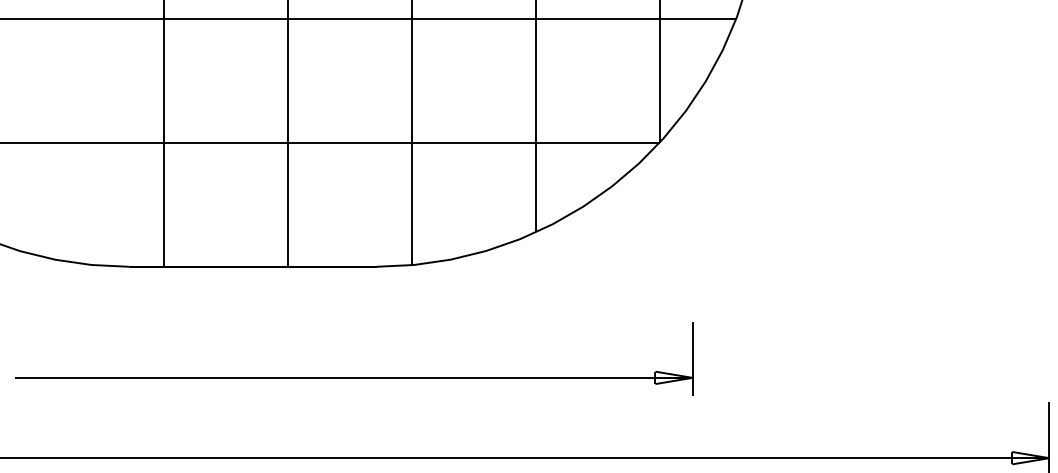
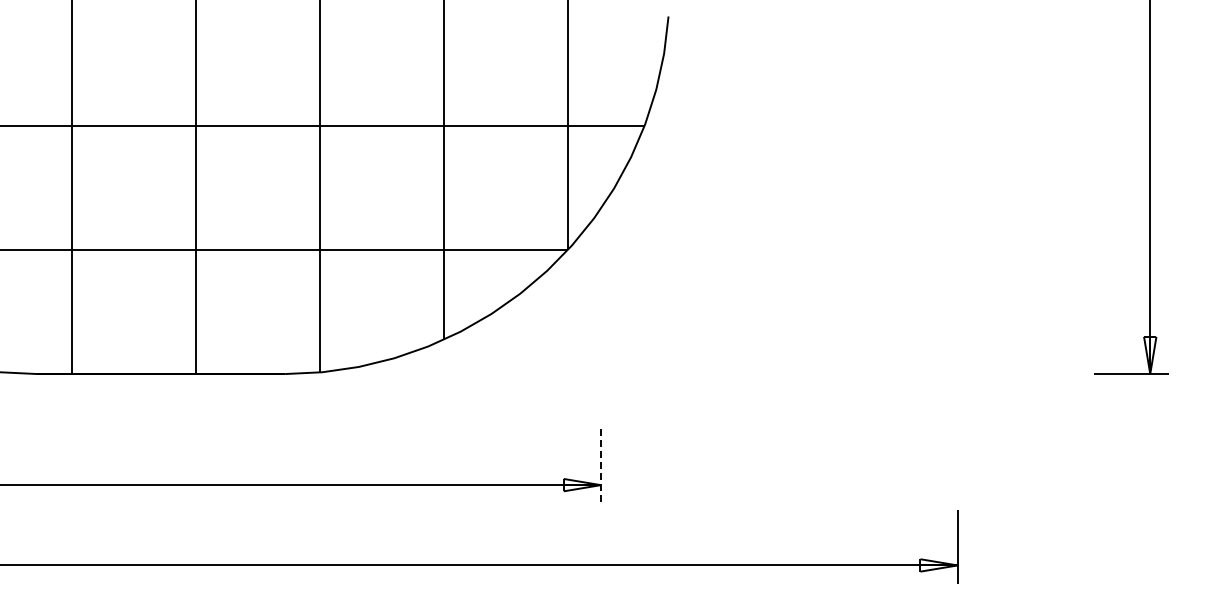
line: (692, 360) -> (600, 467), solid -> dashed

